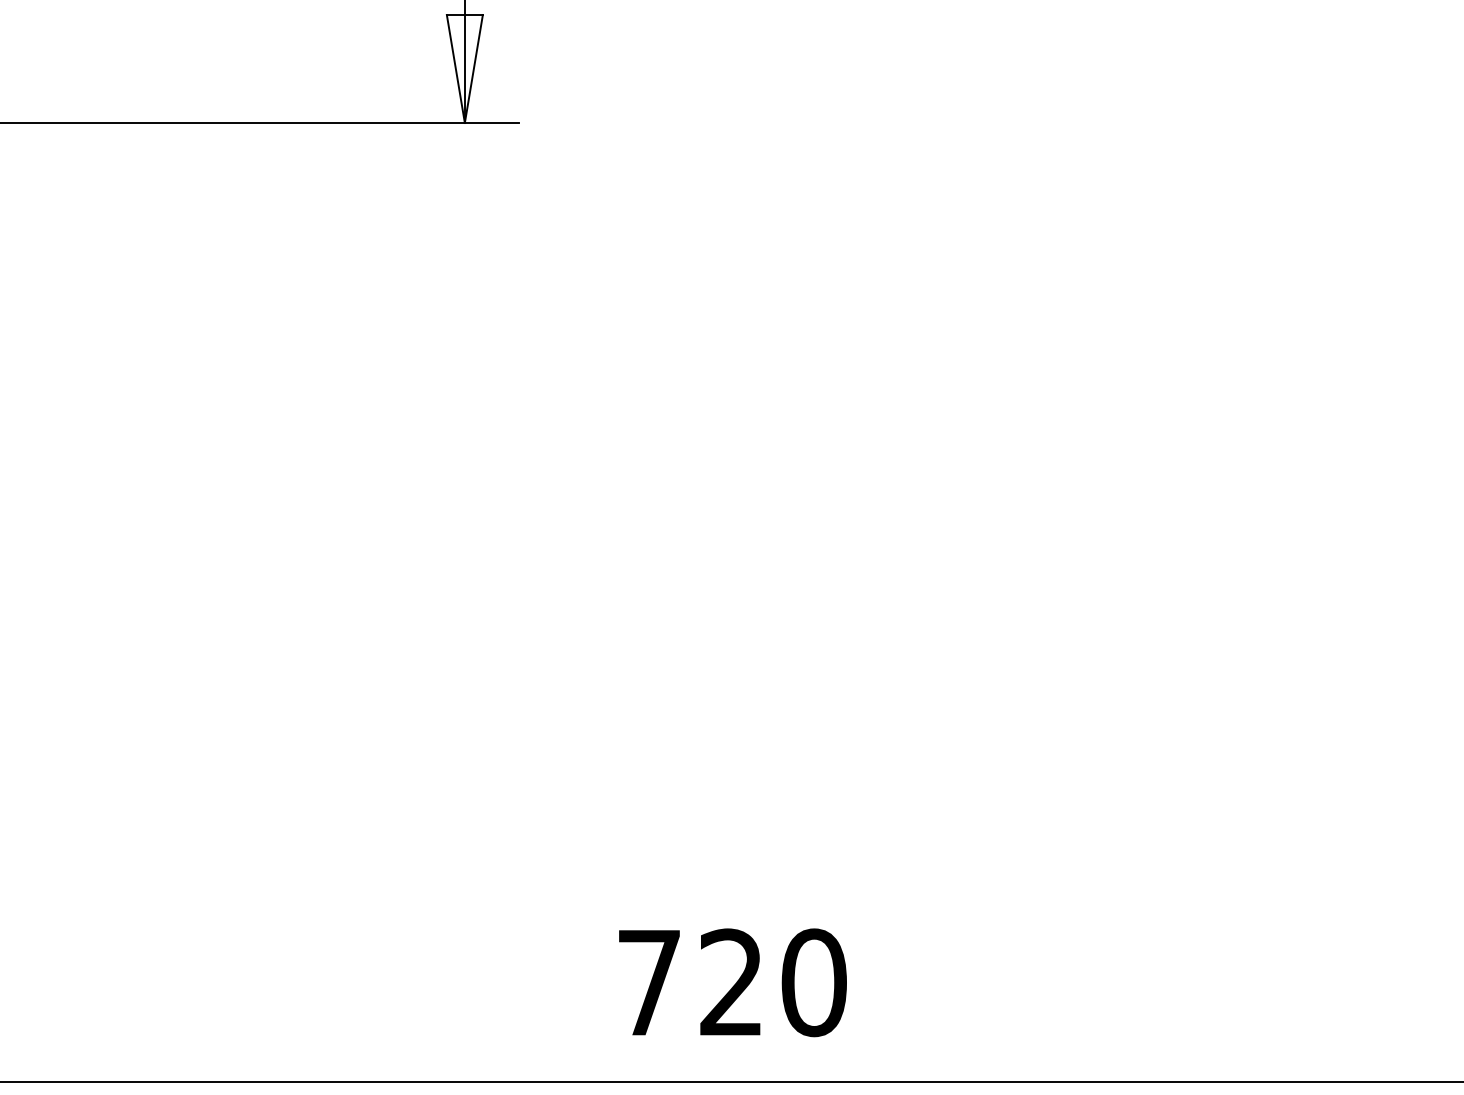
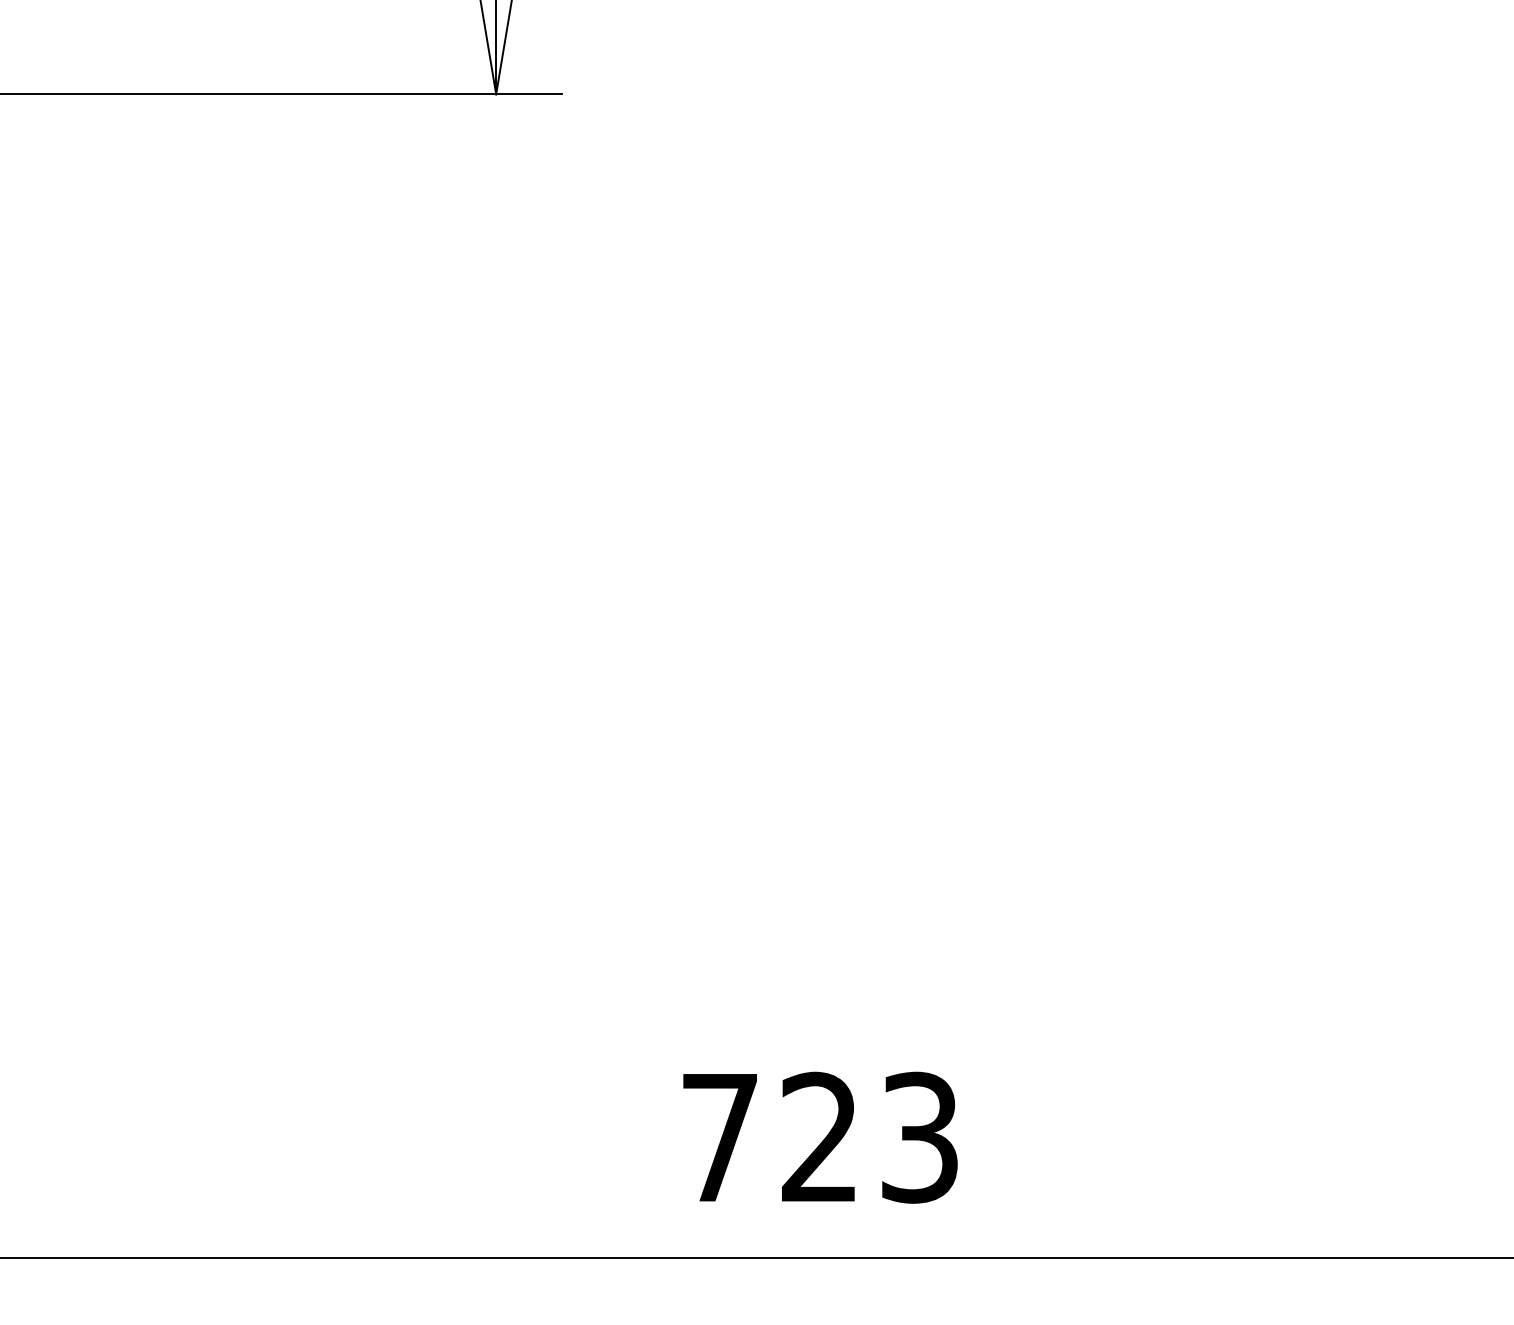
text: (813, 982) -> (919, 1137), 720 -> 723

